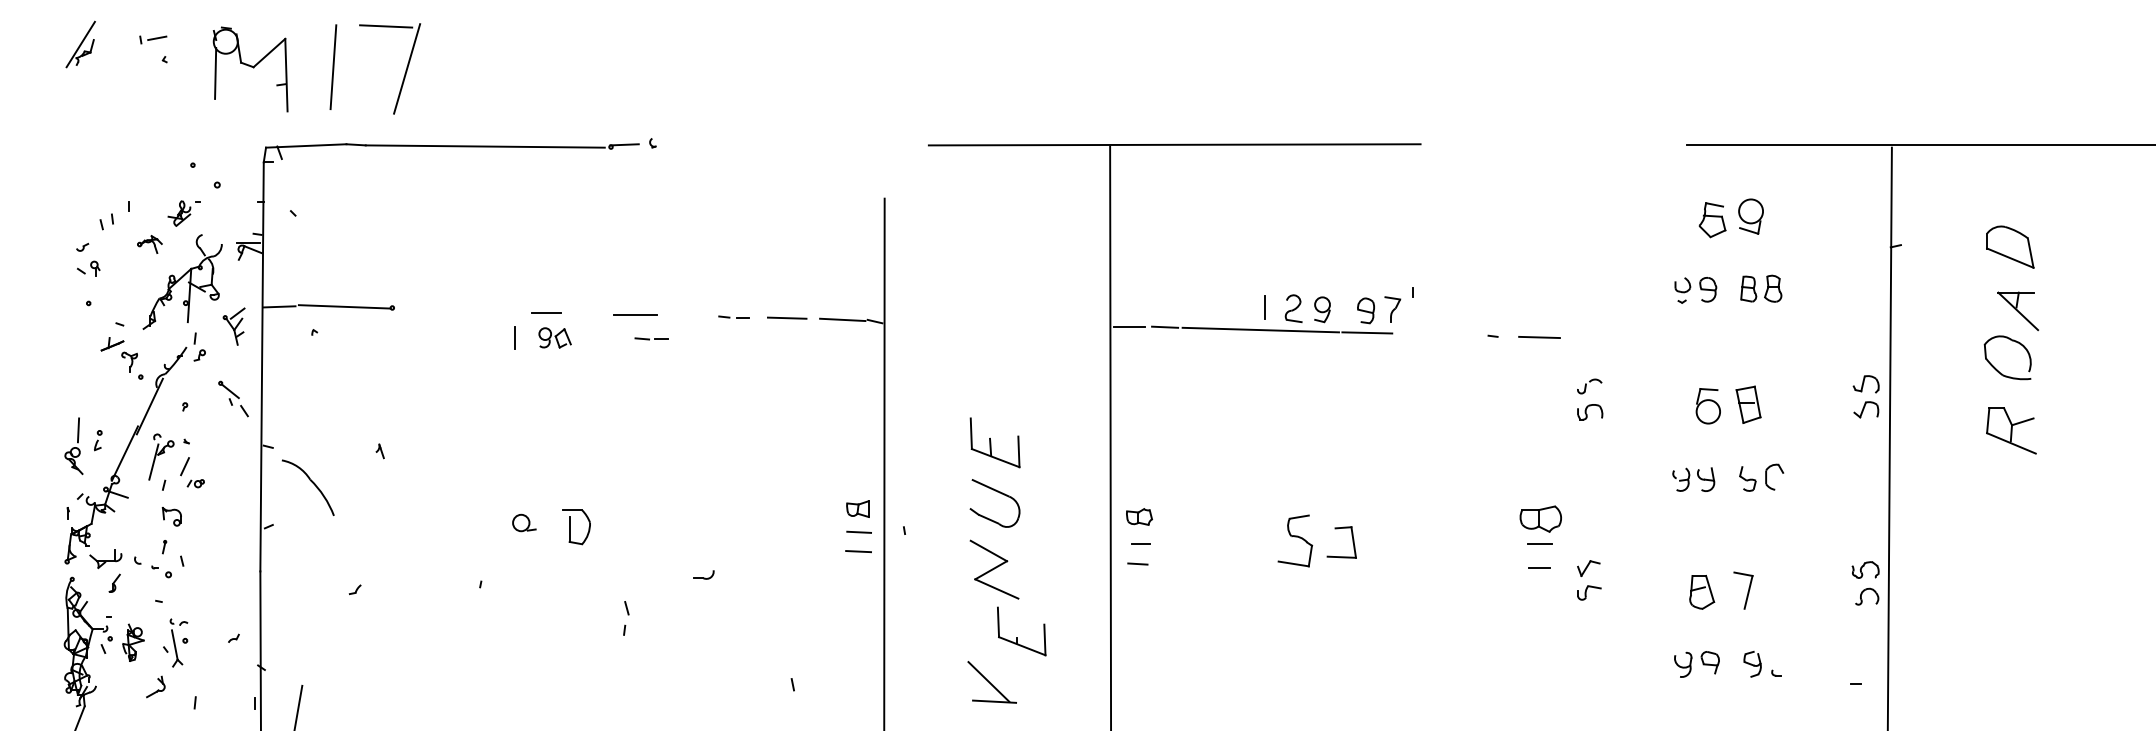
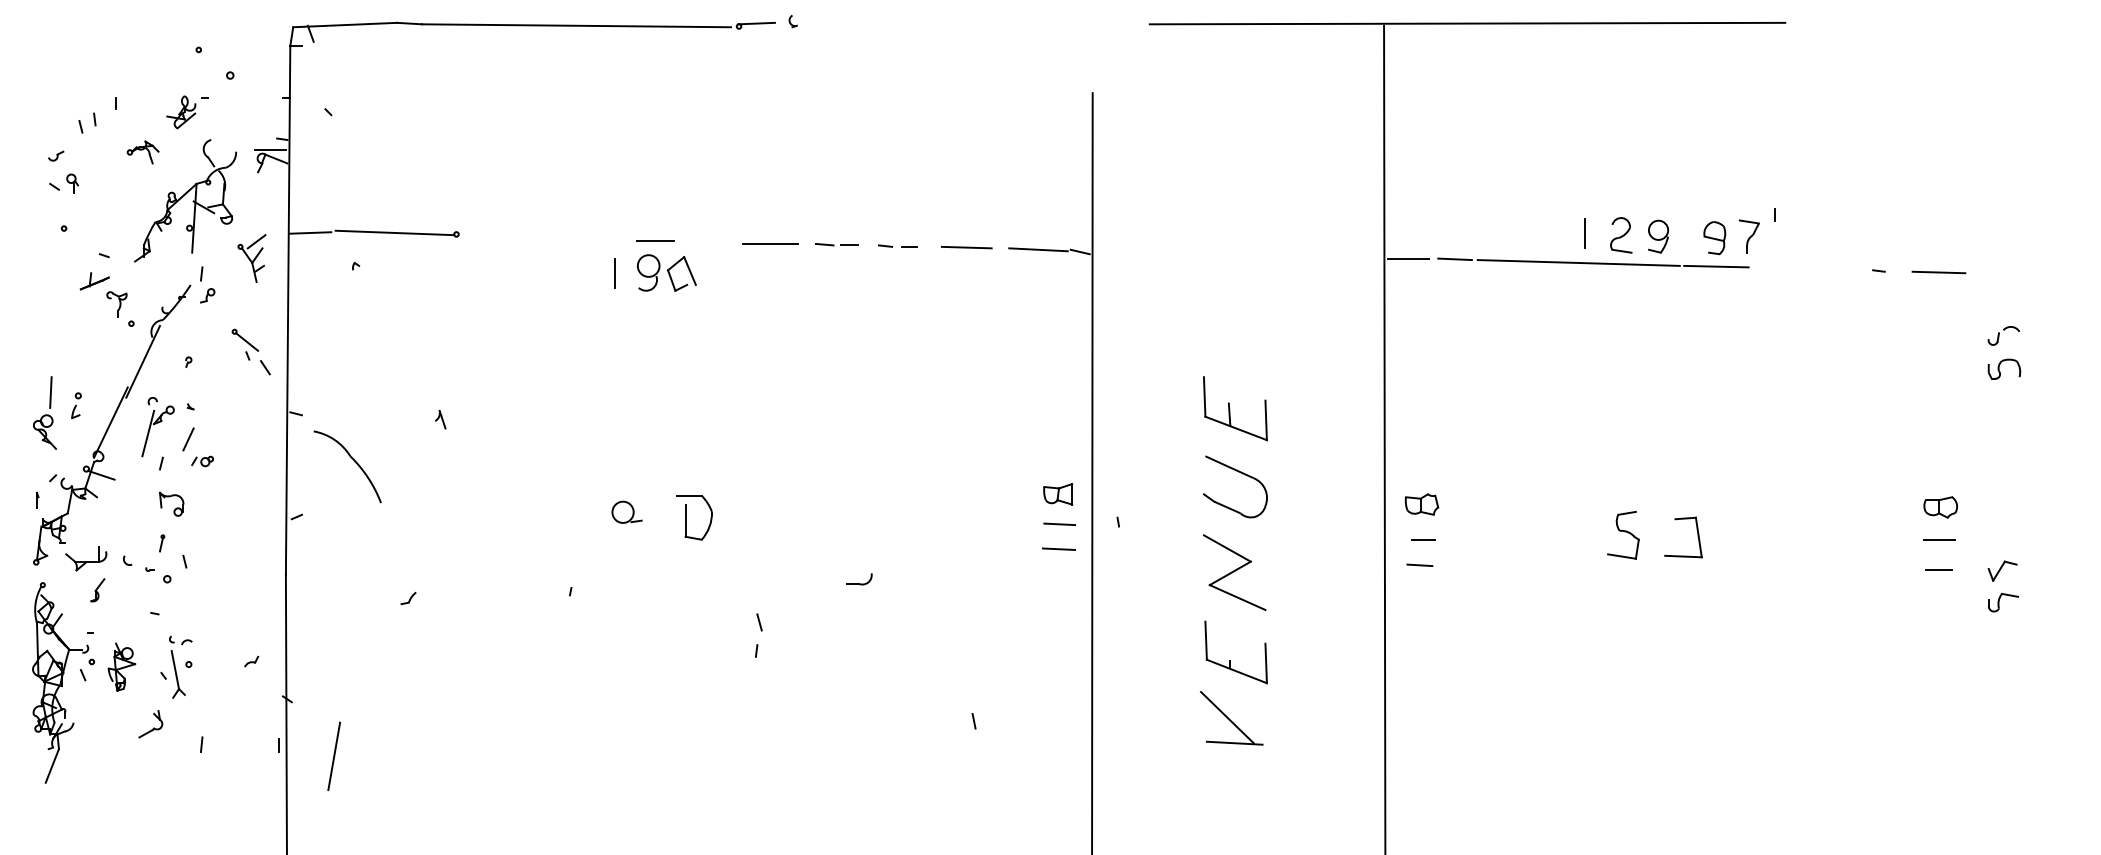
part: (554, 337) -> (666, 272), size x1.43
part: (651, 338) -> (836, 244), moved
part: (1540, 519) -> (1940, 507), size x0.62
part: (1295, 540) -> (1623, 534), size x0.71
part: (1017, 637) -> (1230, 660), moved

